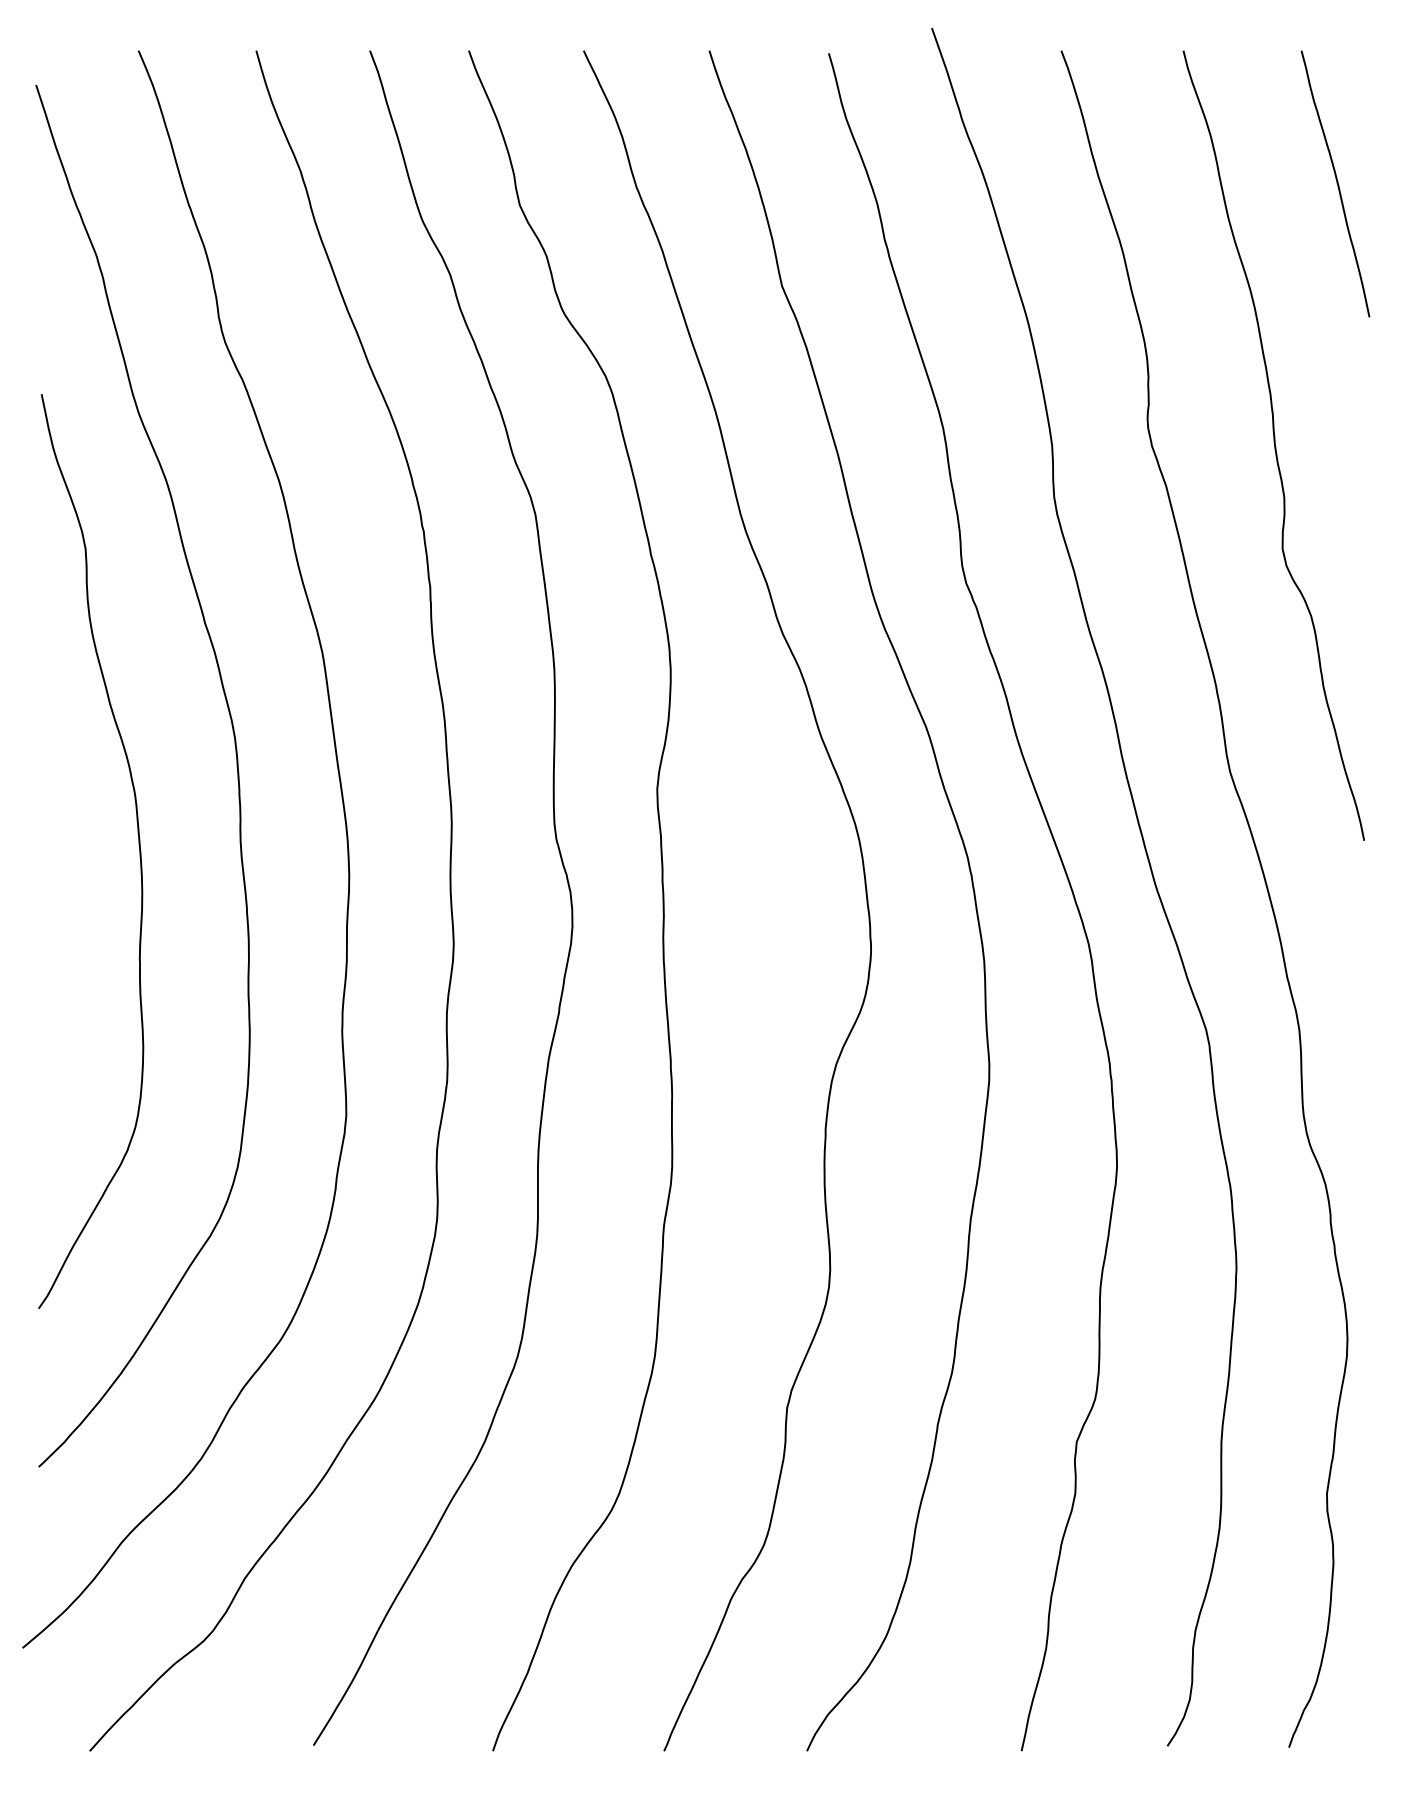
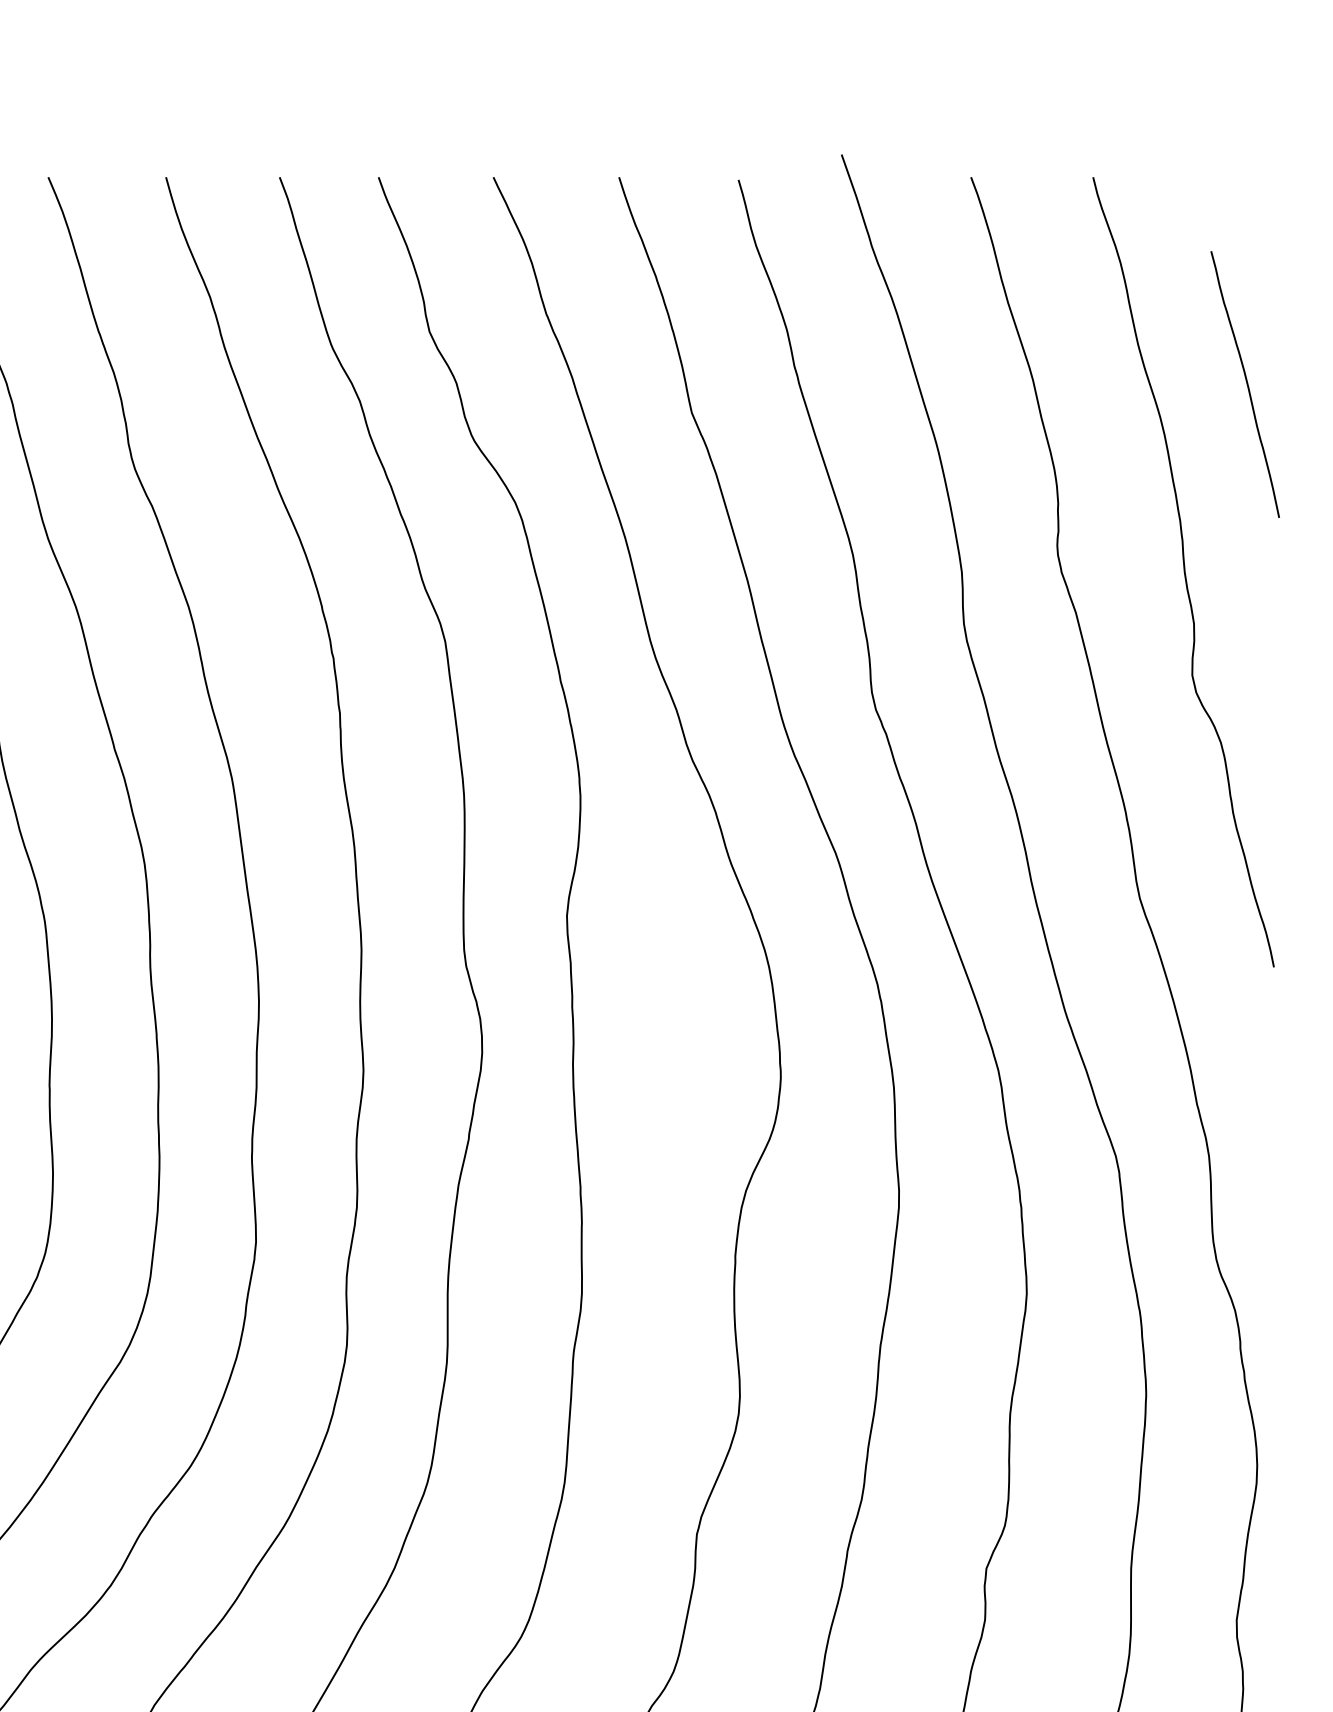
curve: (1336, 183) -> (1246, 384), moved

